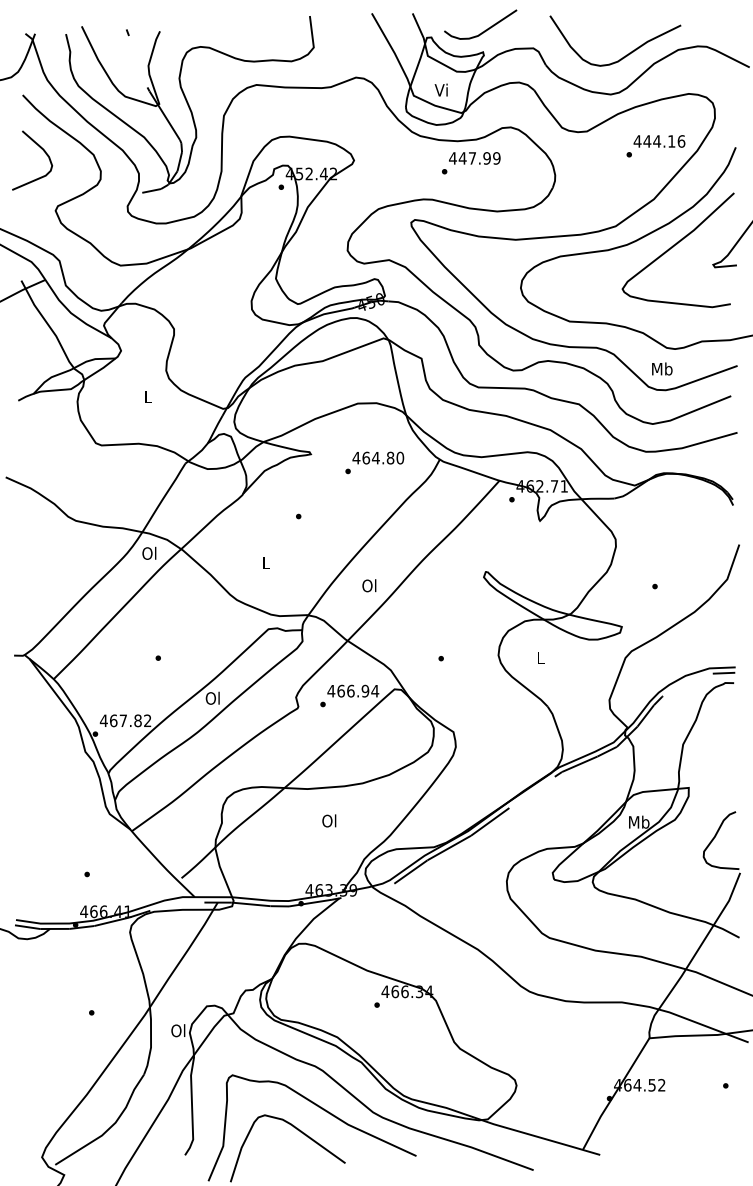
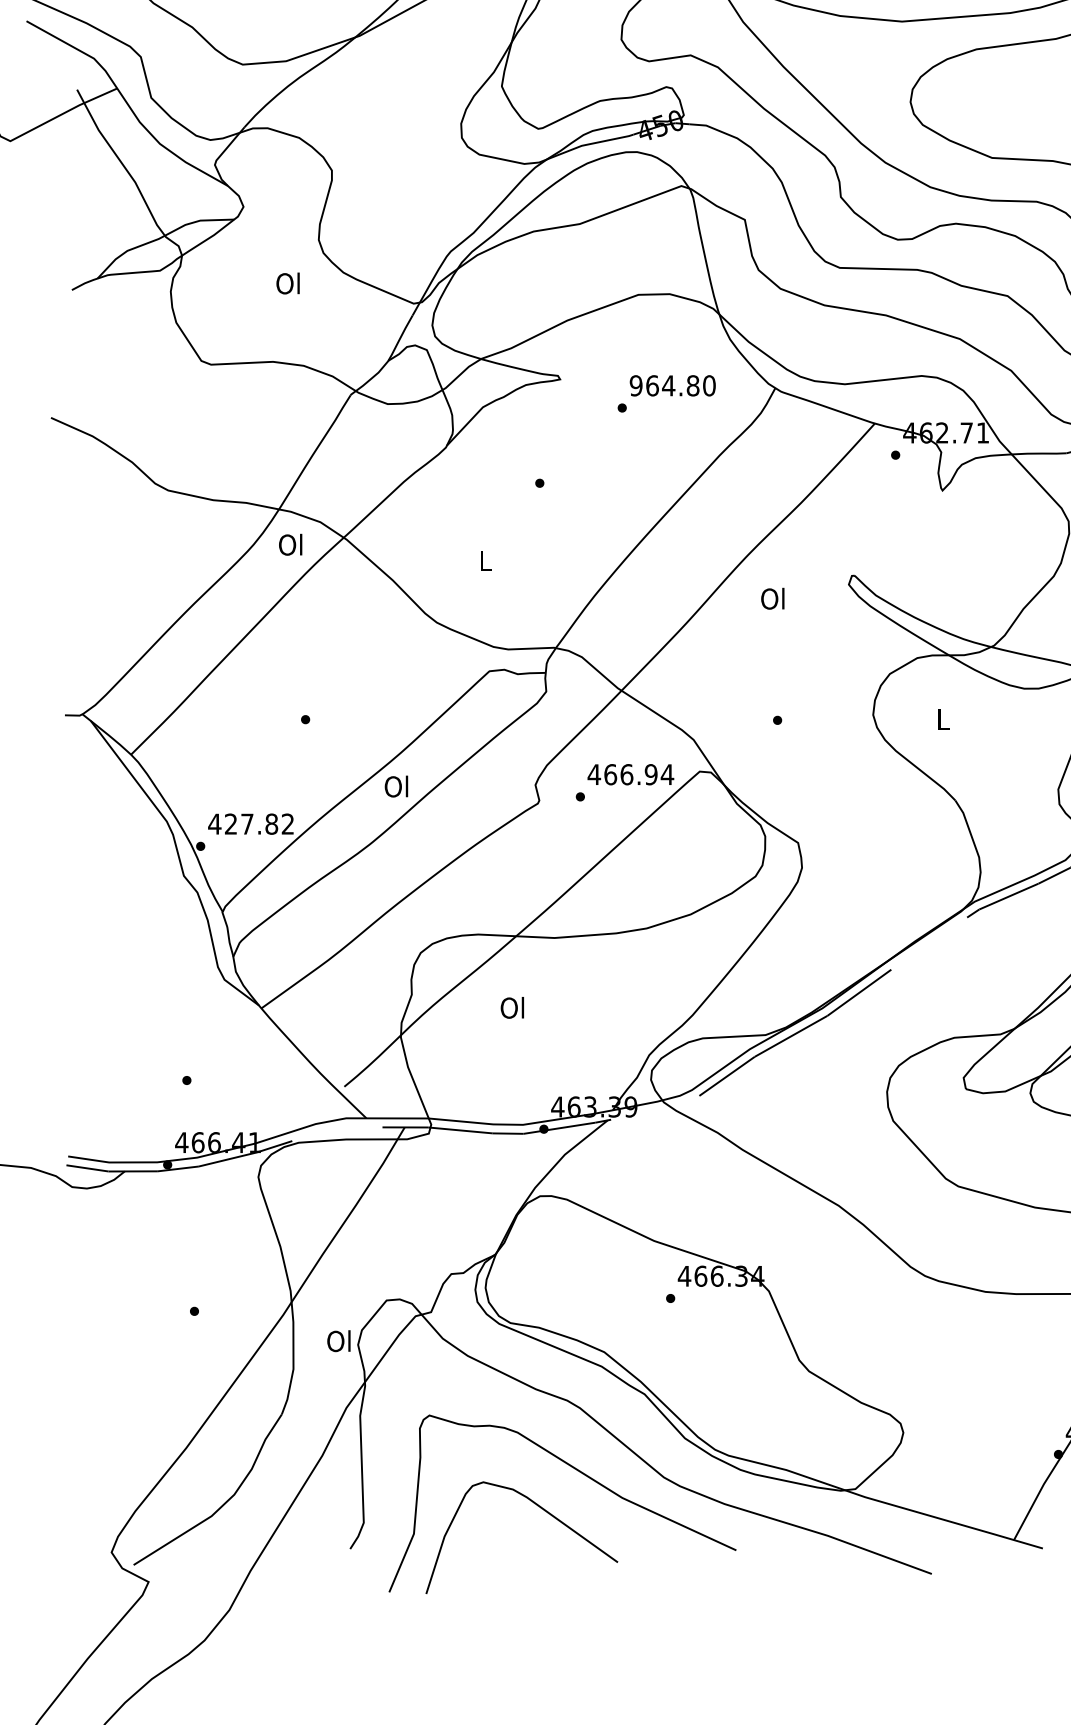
text: (147, 396) -> (287, 282), L -> Ol
text: (356, 457) -> (636, 384), 464.80 -> 964.80
text: (369, 585) -> (773, 598), moved
text: (113, 720) -> (230, 823), 467.82 -> 427.82
text: (329, 820) -> (512, 1007), moved

